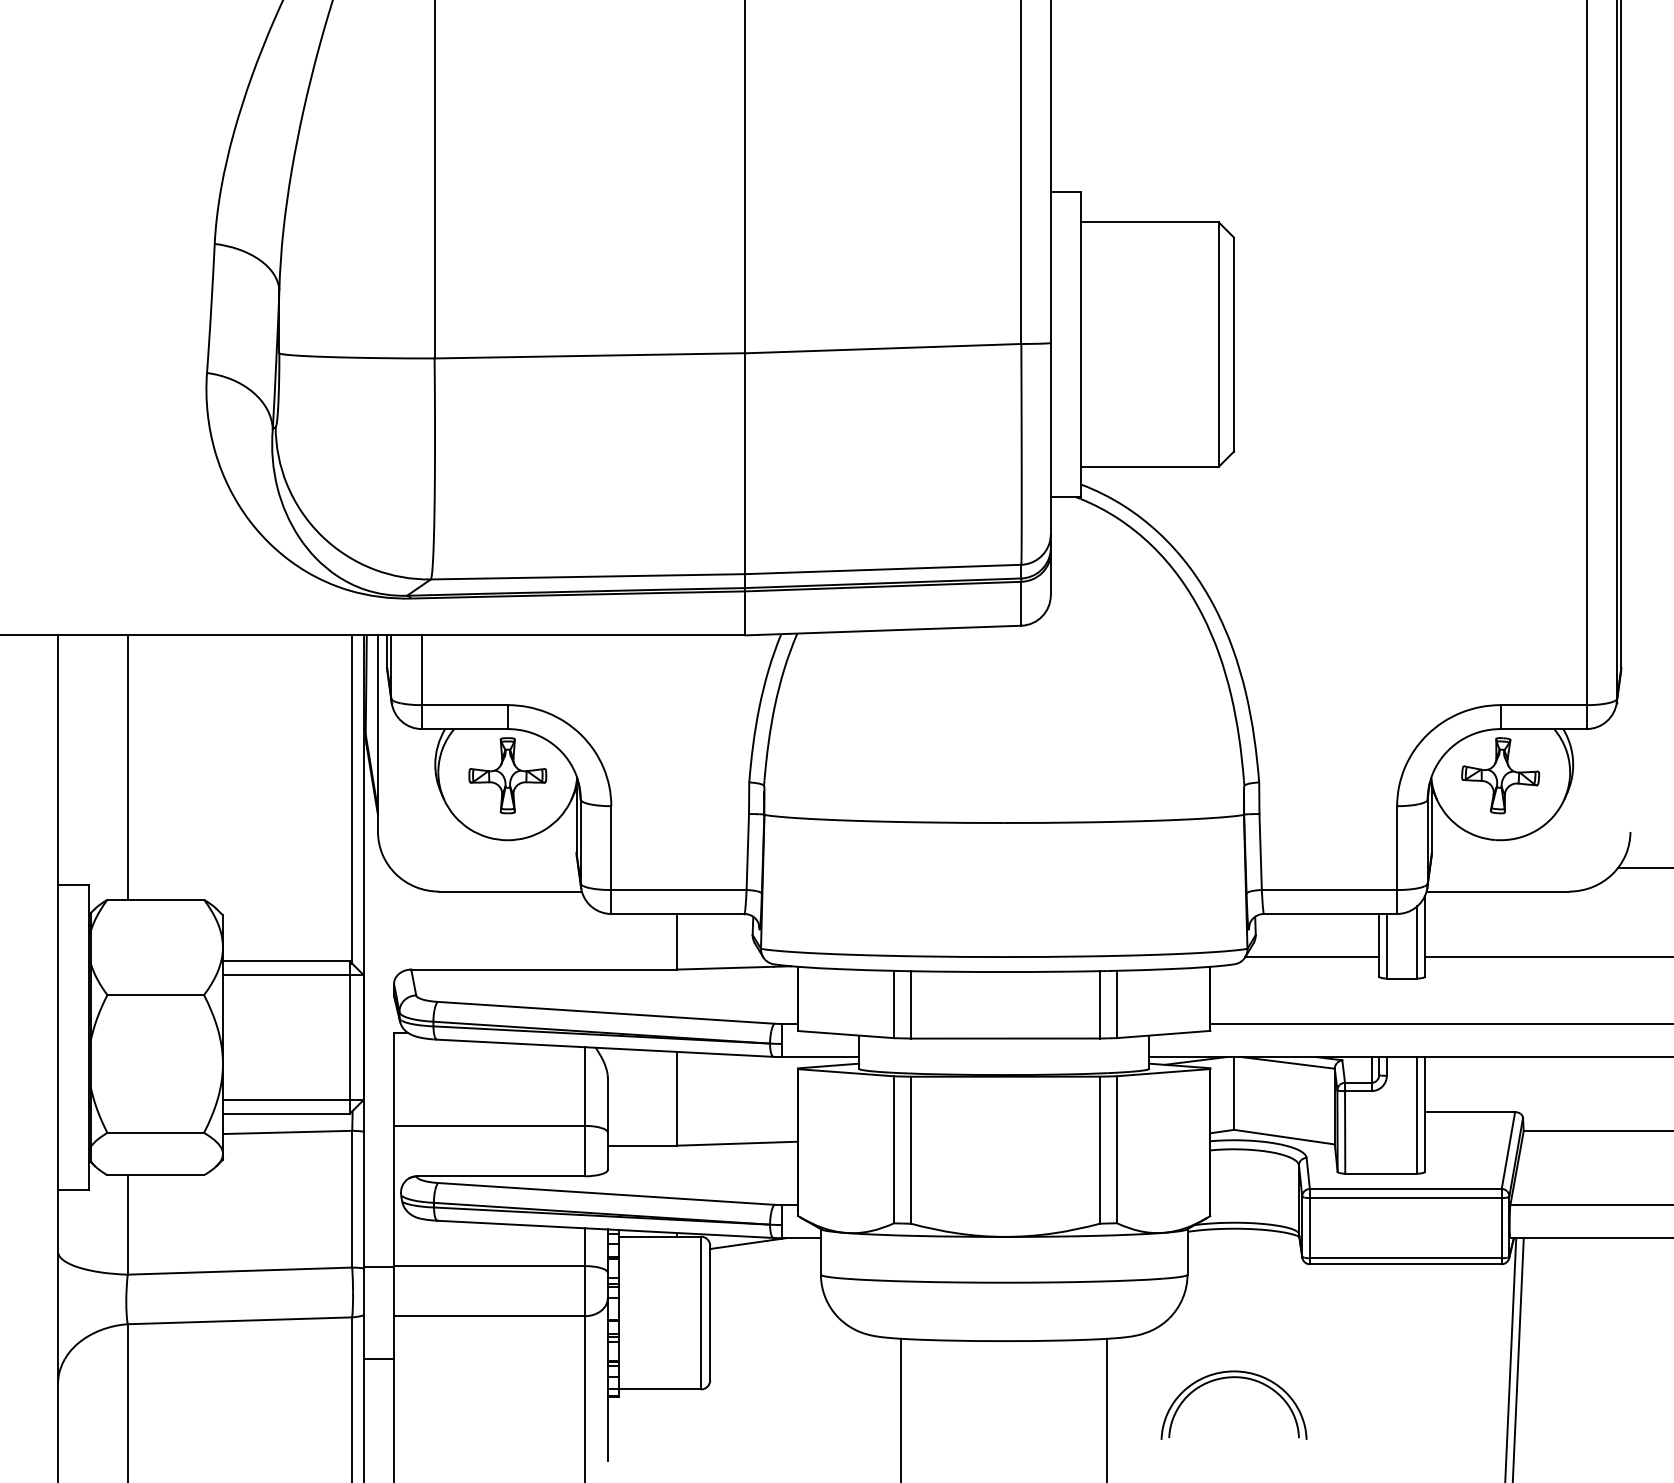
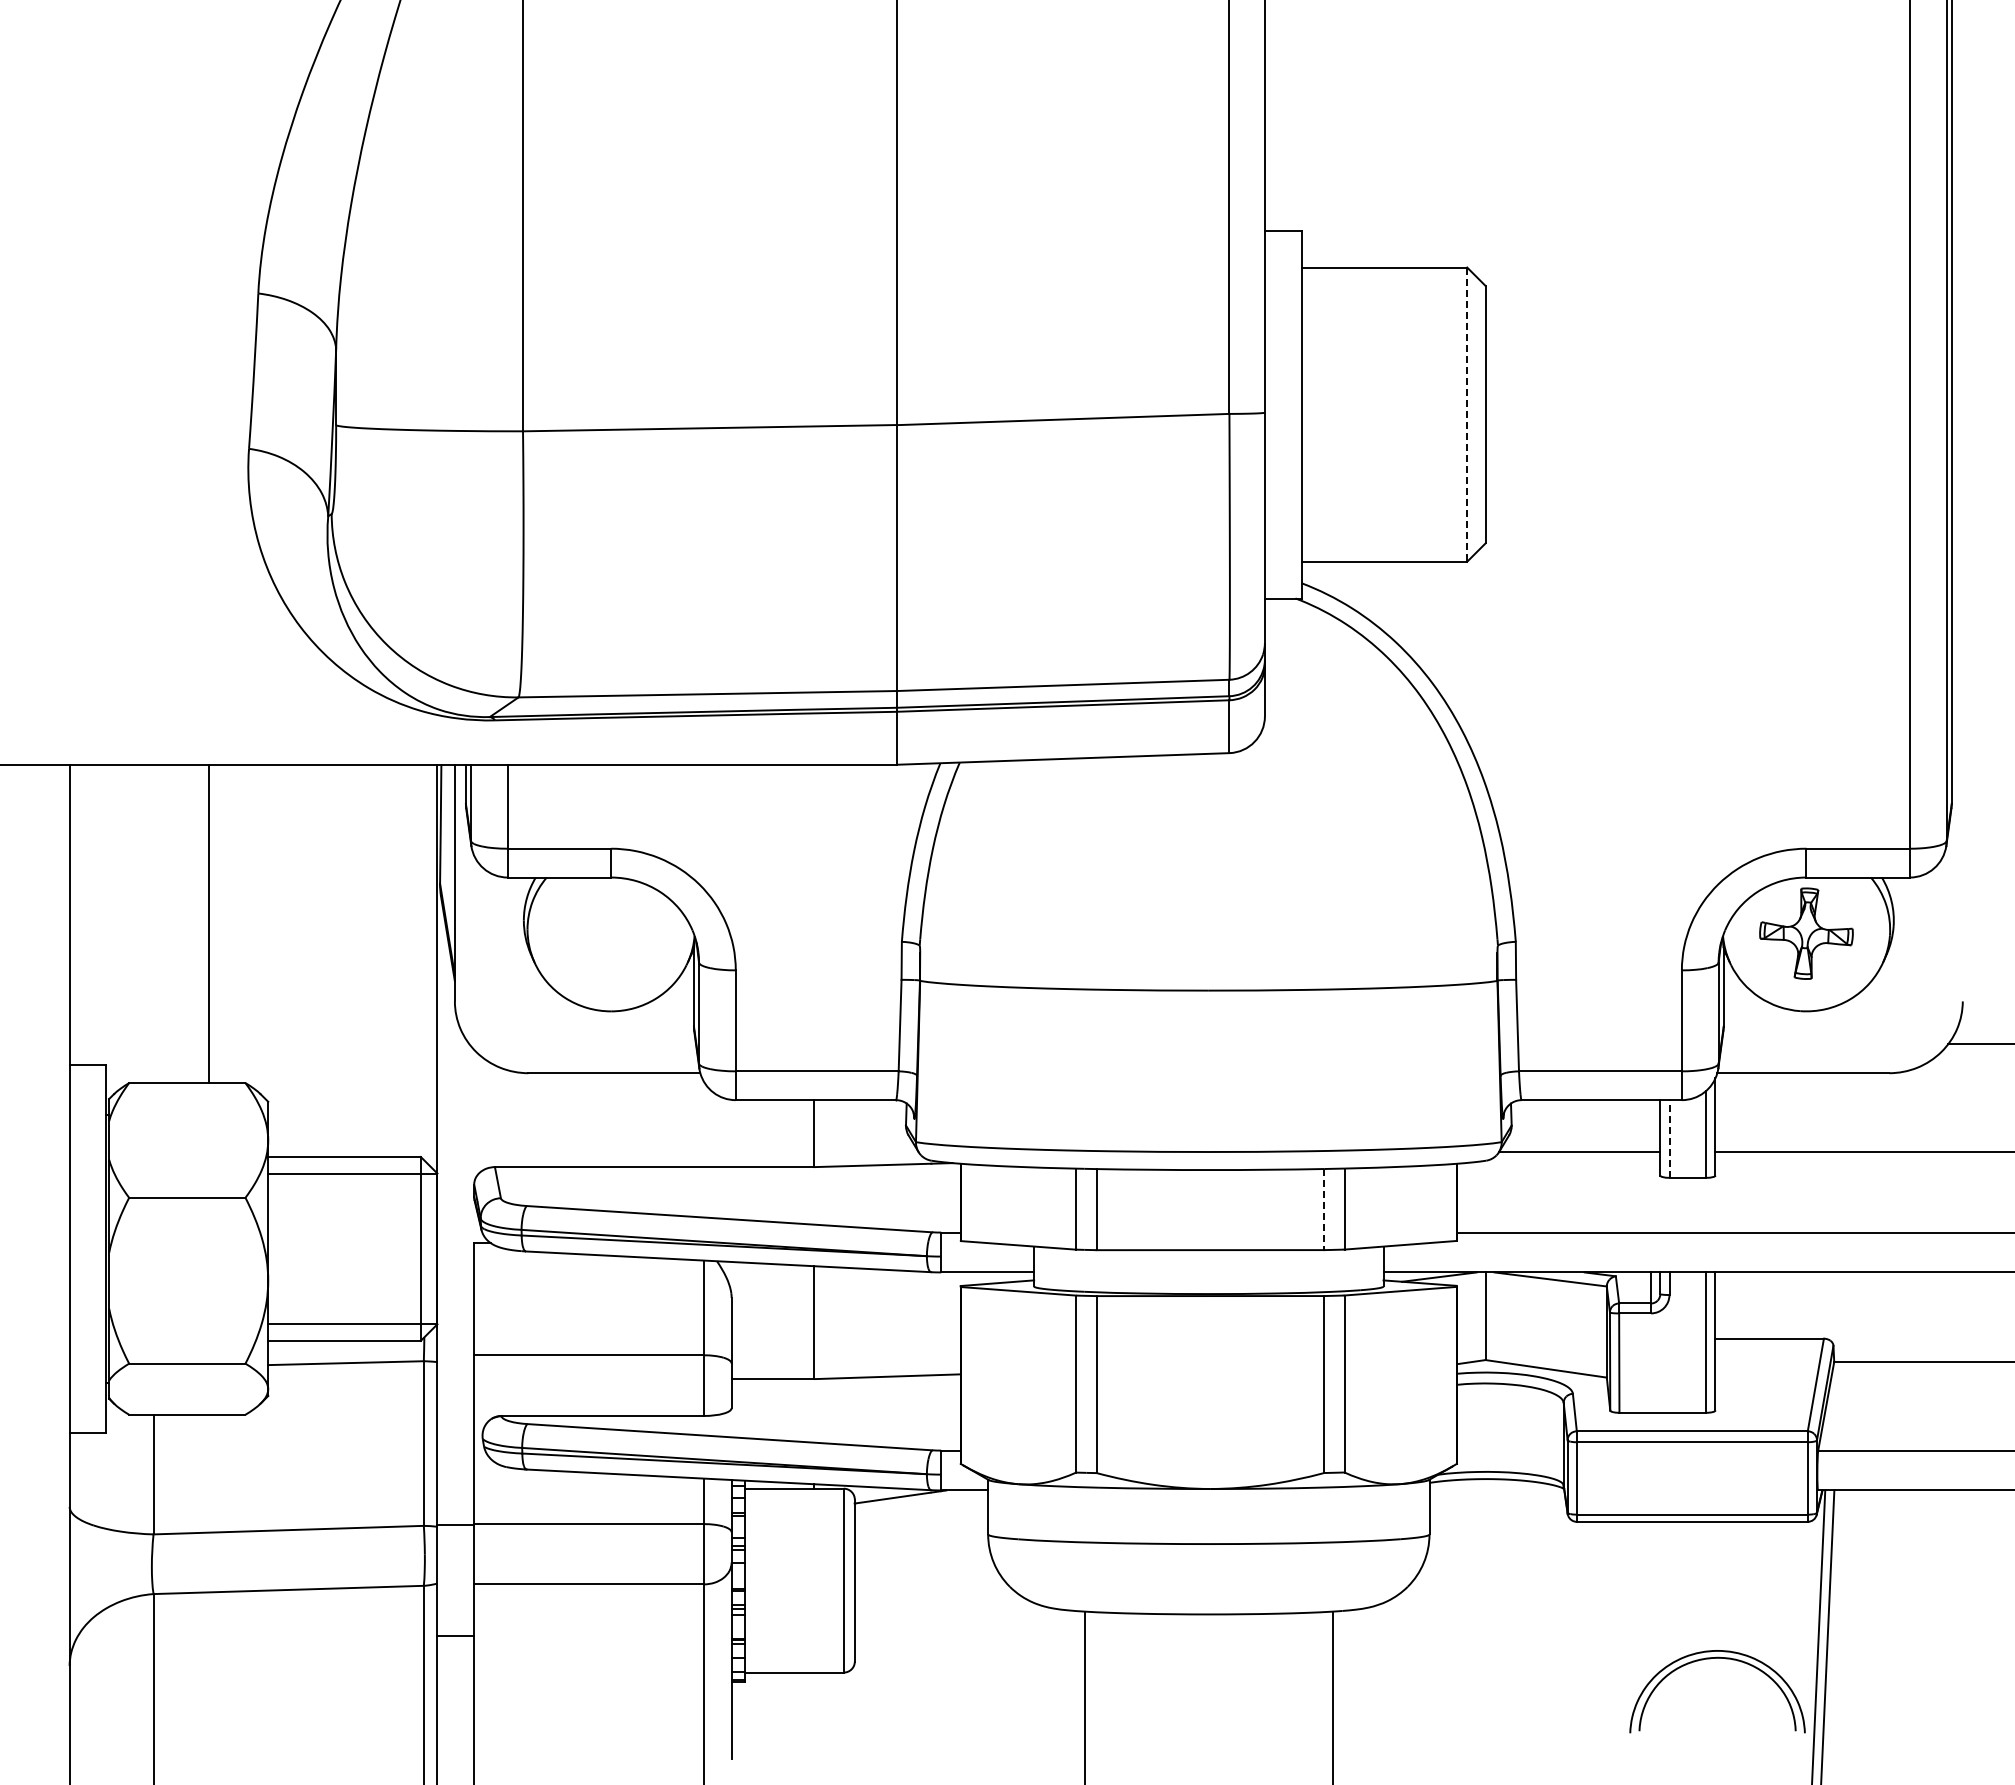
line: (1219, 345) -> (1467, 415), solid -> dashed
line: (127, 767) -> (208, 923), moved
part: (508, 775) -> (611, 933), removed
line: (351, 798) -> (423, 961), removed
line: (1386, 946) -> (1669, 1139), solid -> dashed
line: (1100, 1004) -> (1324, 1209), solid -> dashed
part: (1228, 1378) -> (1710, 1659), moved

